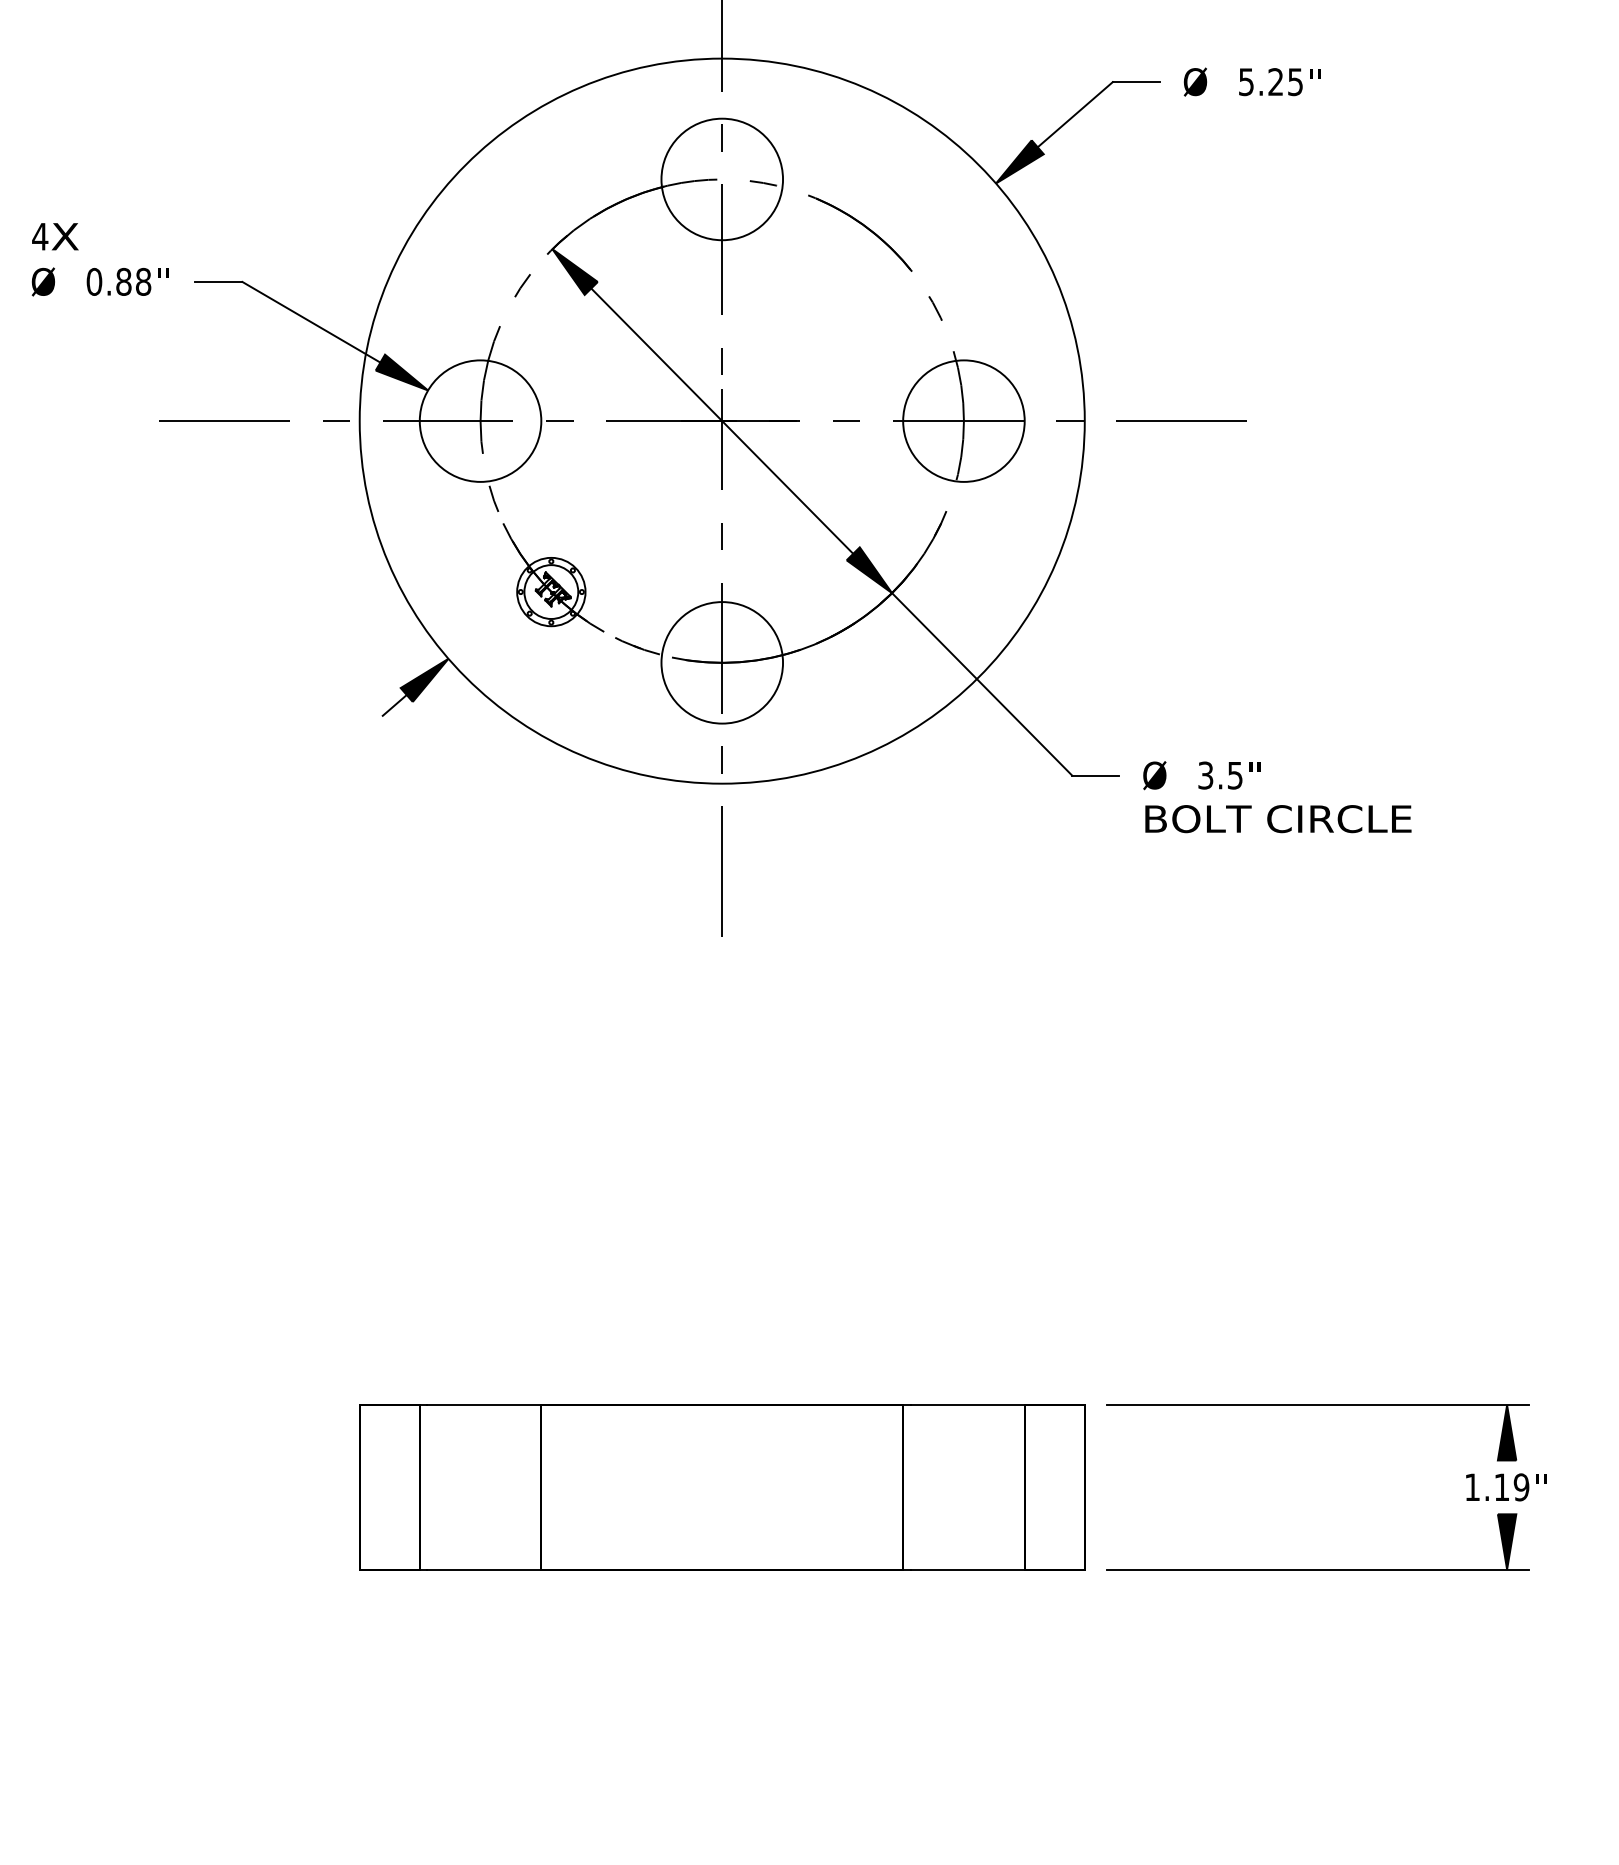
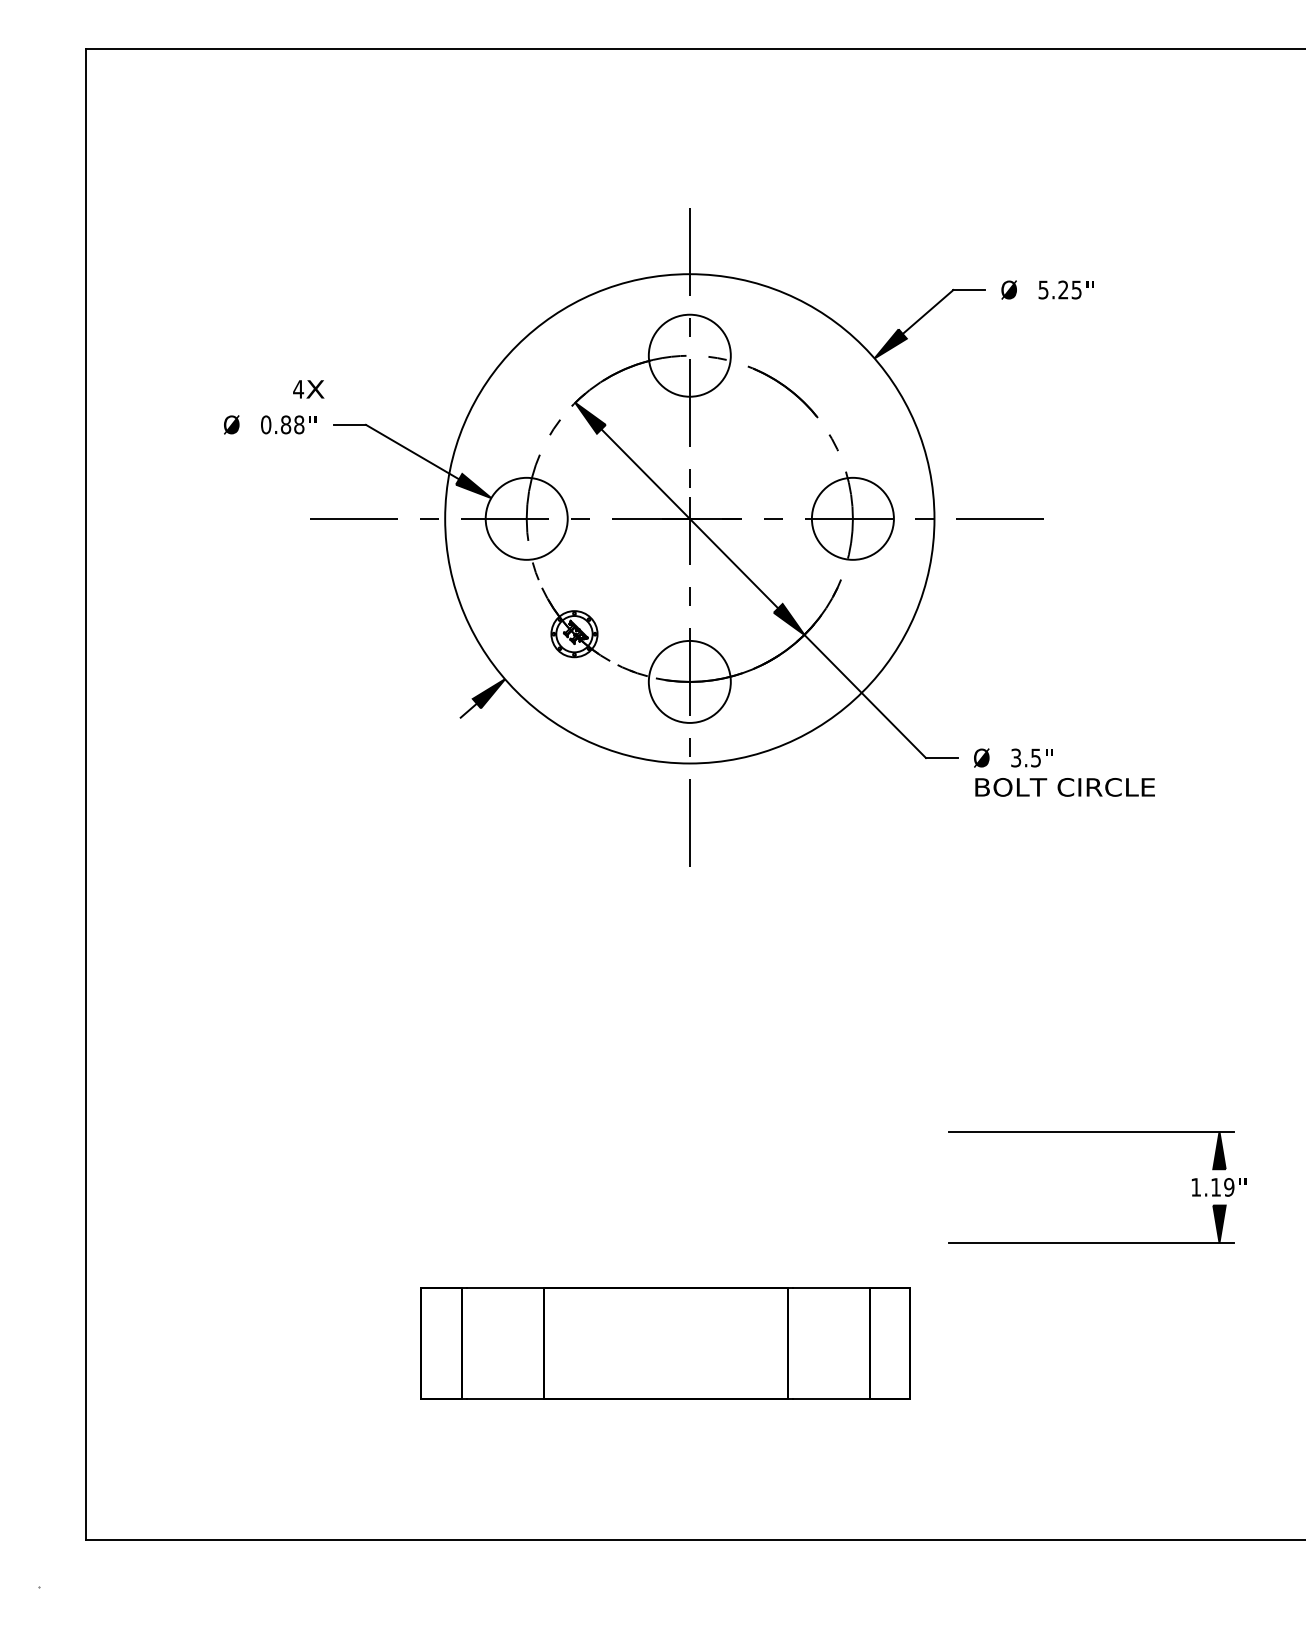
text: (54, 236) -> (308, 389), moved
part: (1326, 1406) -> (1097, 1132), moved
part: (721, 1487) -> (665, 1343), moved

